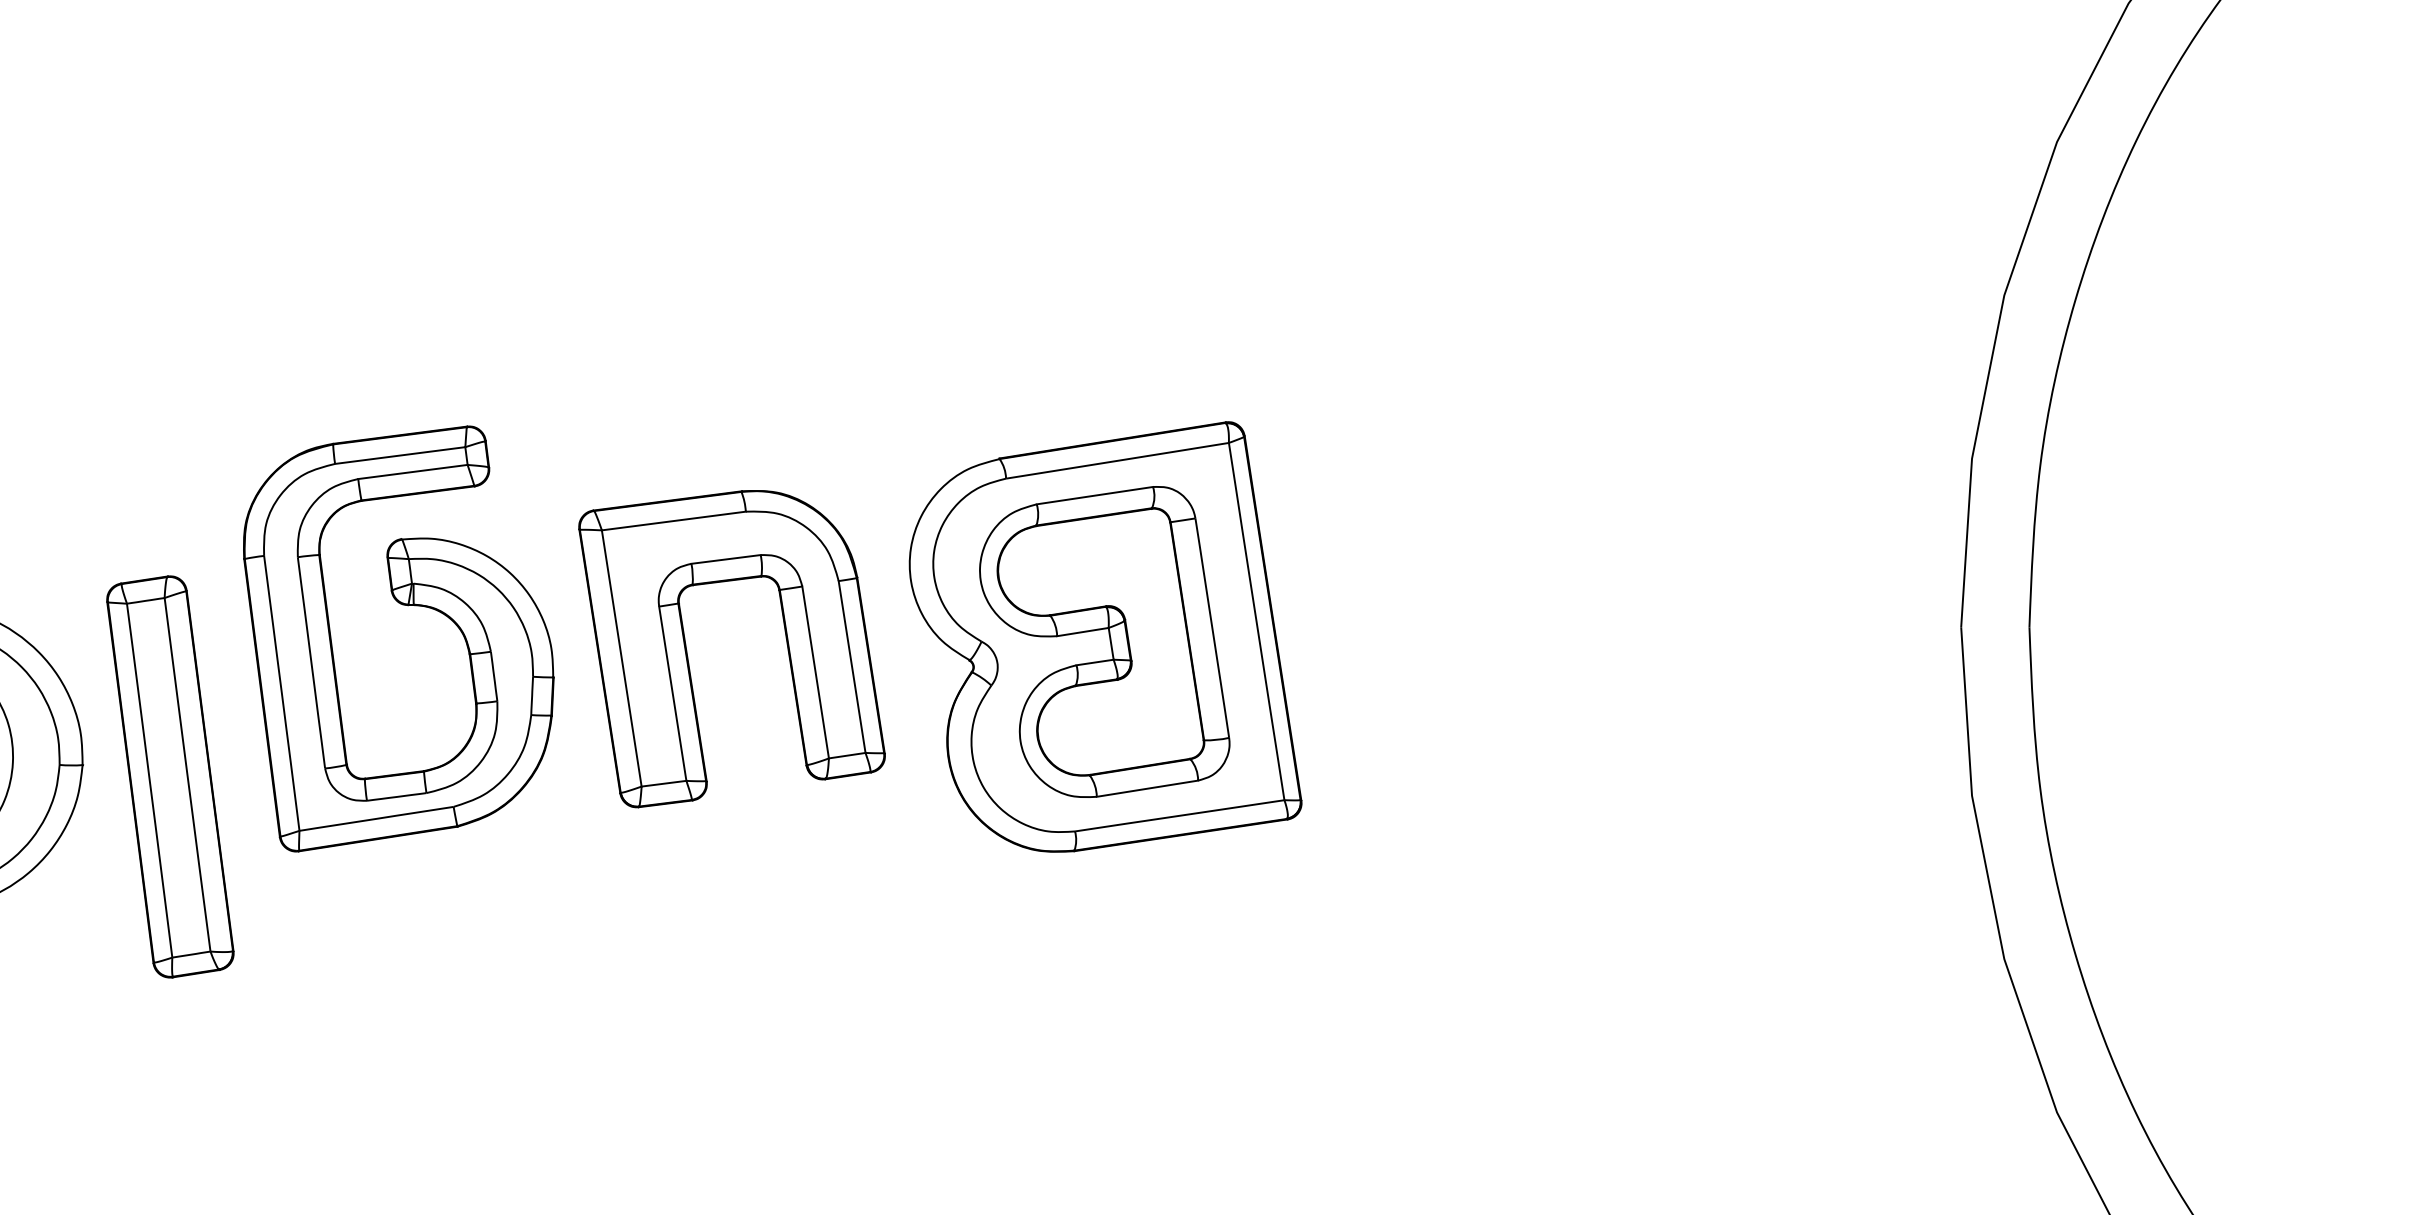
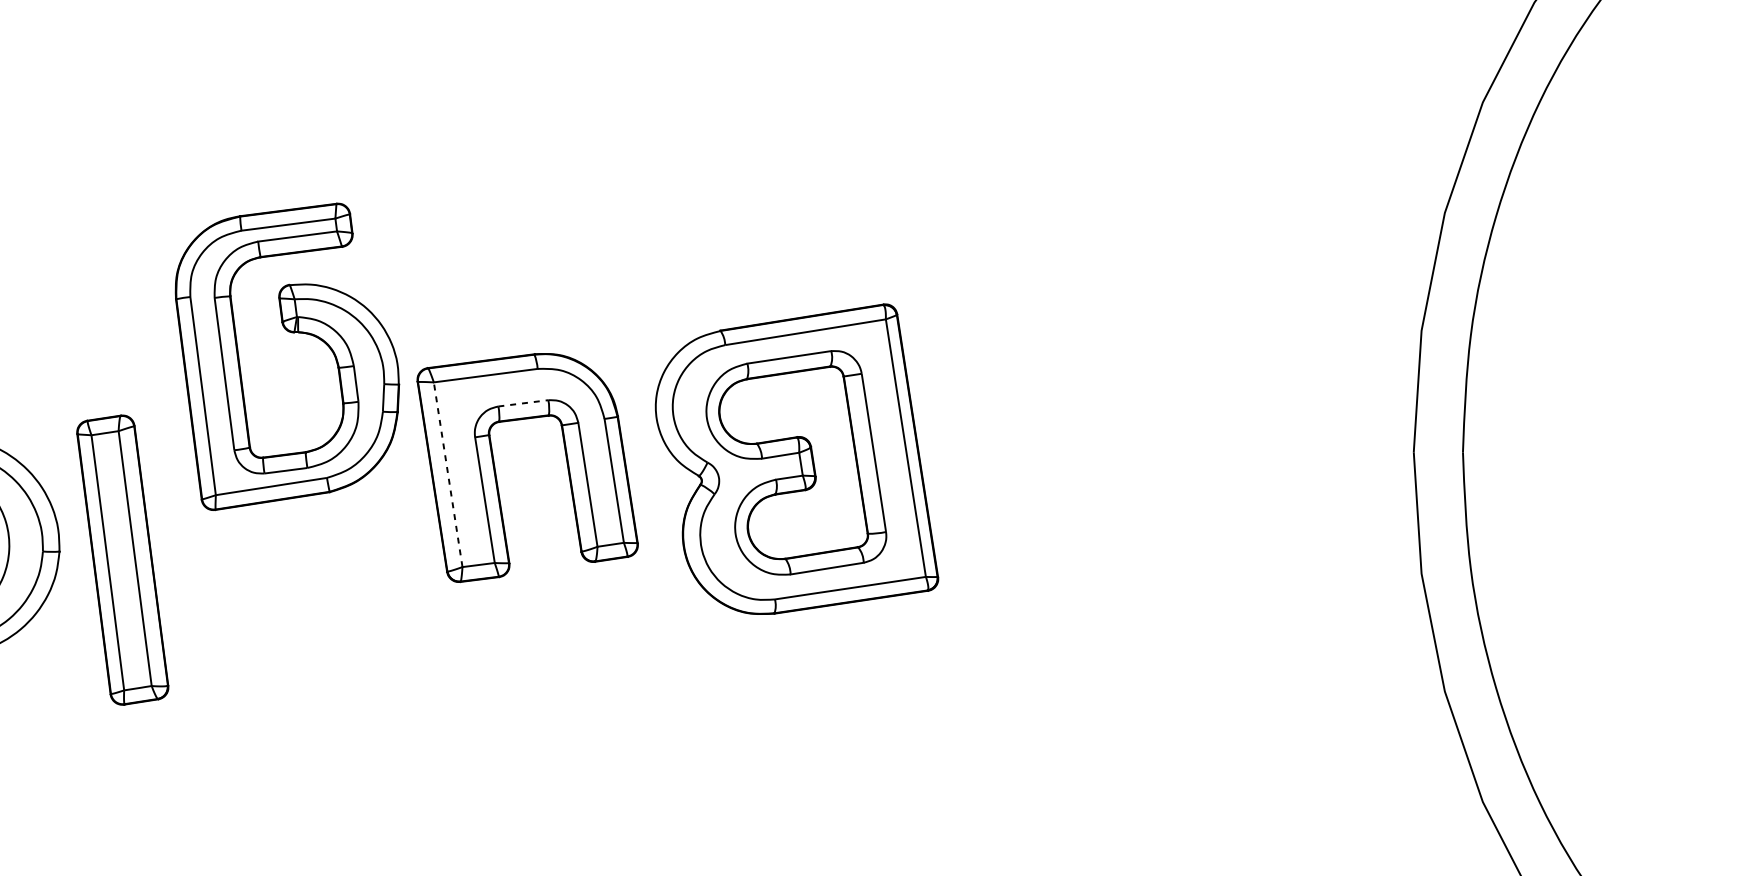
line: (726, 559) -> (523, 403), solid -> dashed
part: (402, 605) -> (290, 332), moved
line: (621, 658) -> (447, 474), solid -> dashed

